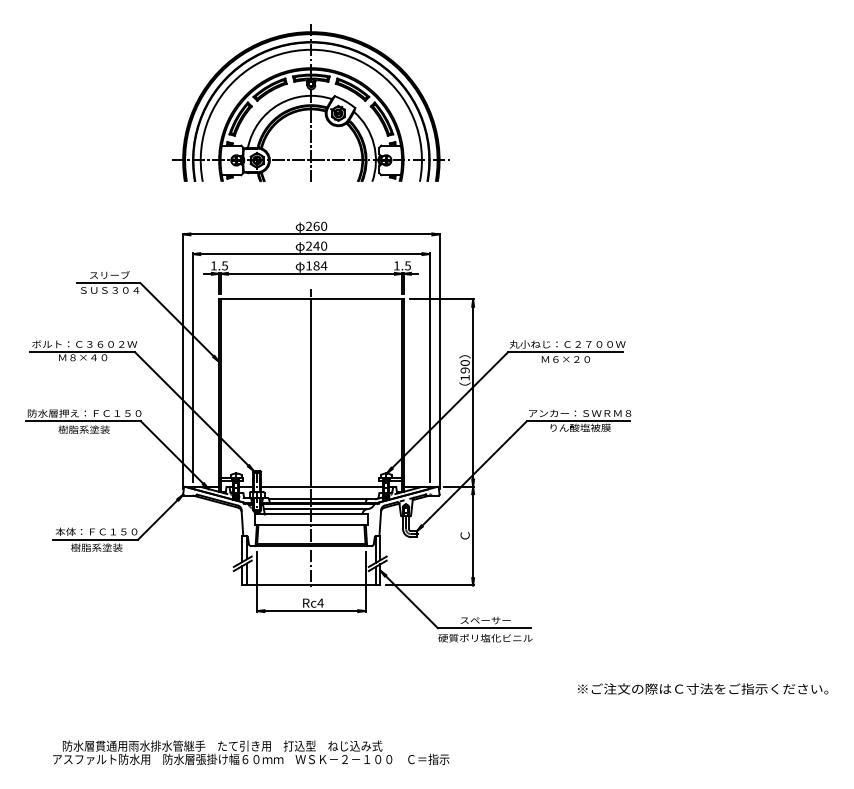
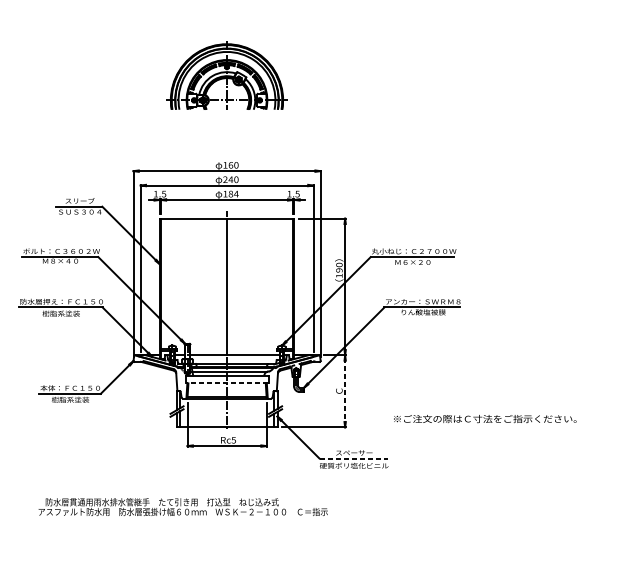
part: (310, 102) -> (226, 74), size x0.6
text: (309, 225) -> (225, 164), 260 -> 160
line: (311, 525) -> (227, 383), solid -> dashed
line: (473, 535) -> (345, 390), solid -> dashed
text: (320, 602) -> (233, 439), Rc4 -> Rc5
line: (484, 628) -> (353, 458), solid -> dashed
text: (703, 688) -> (485, 418), moved
text: (251, 752) -> (183, 506), moved

